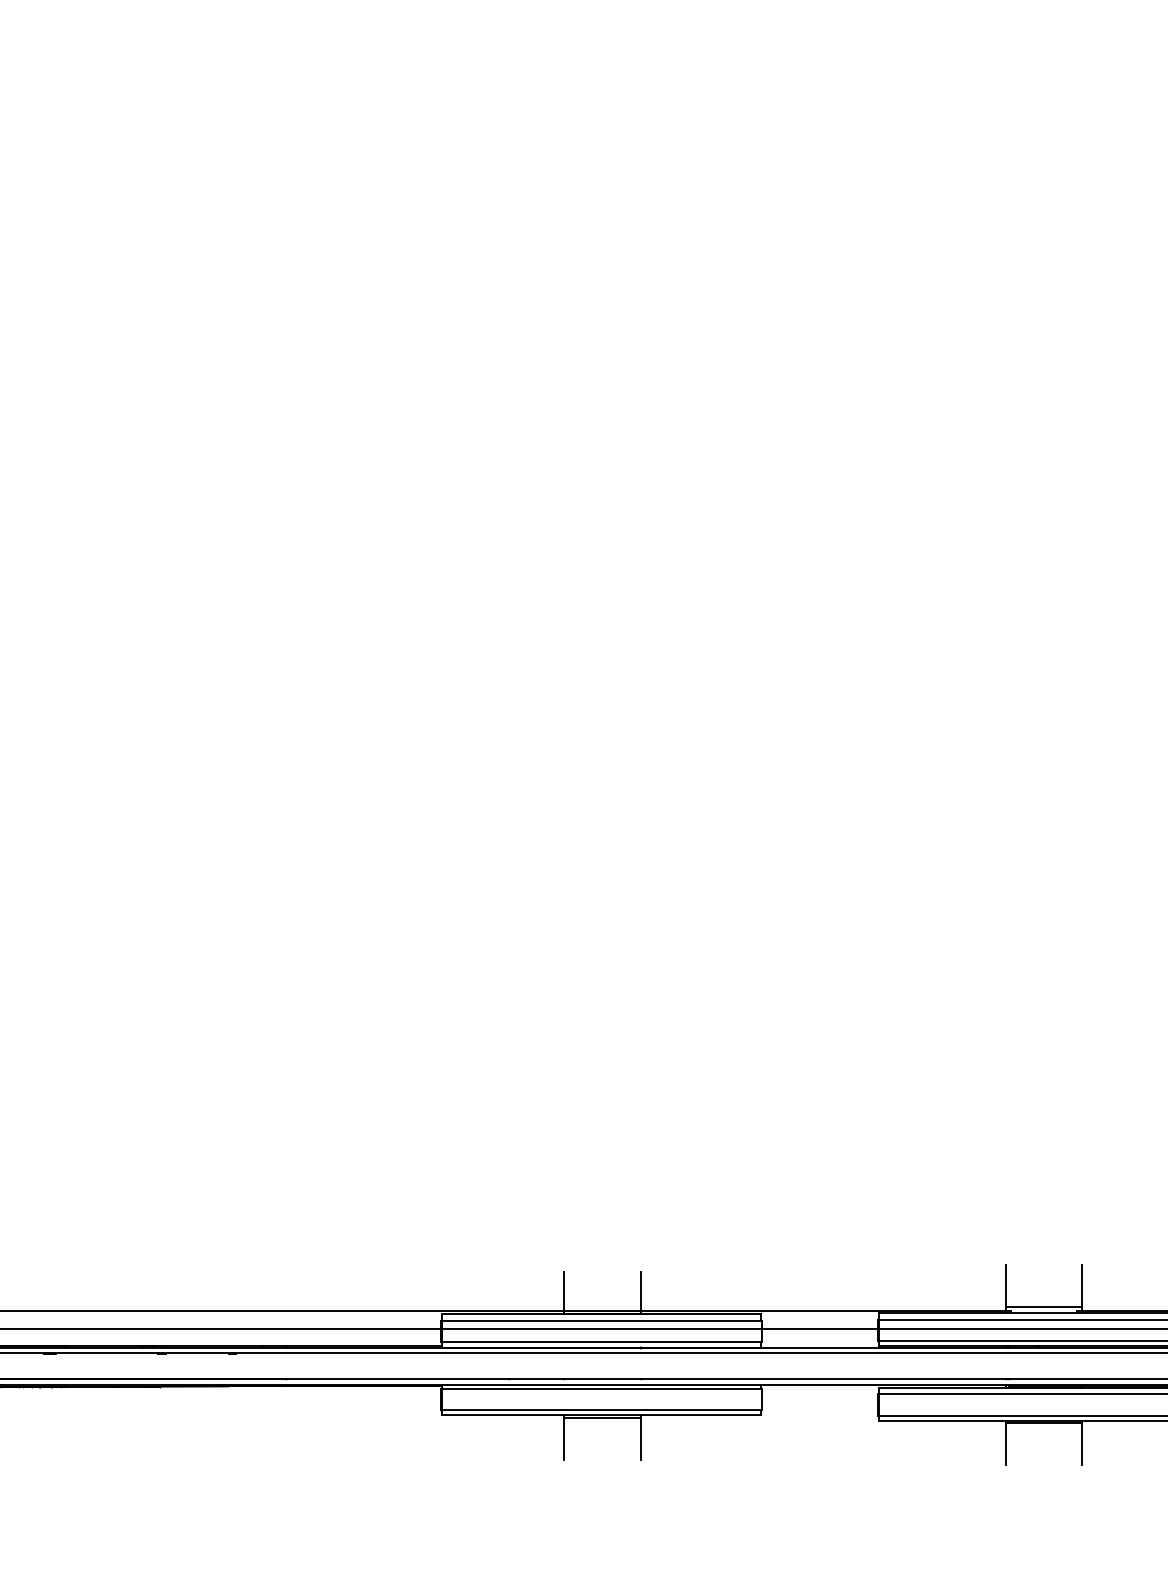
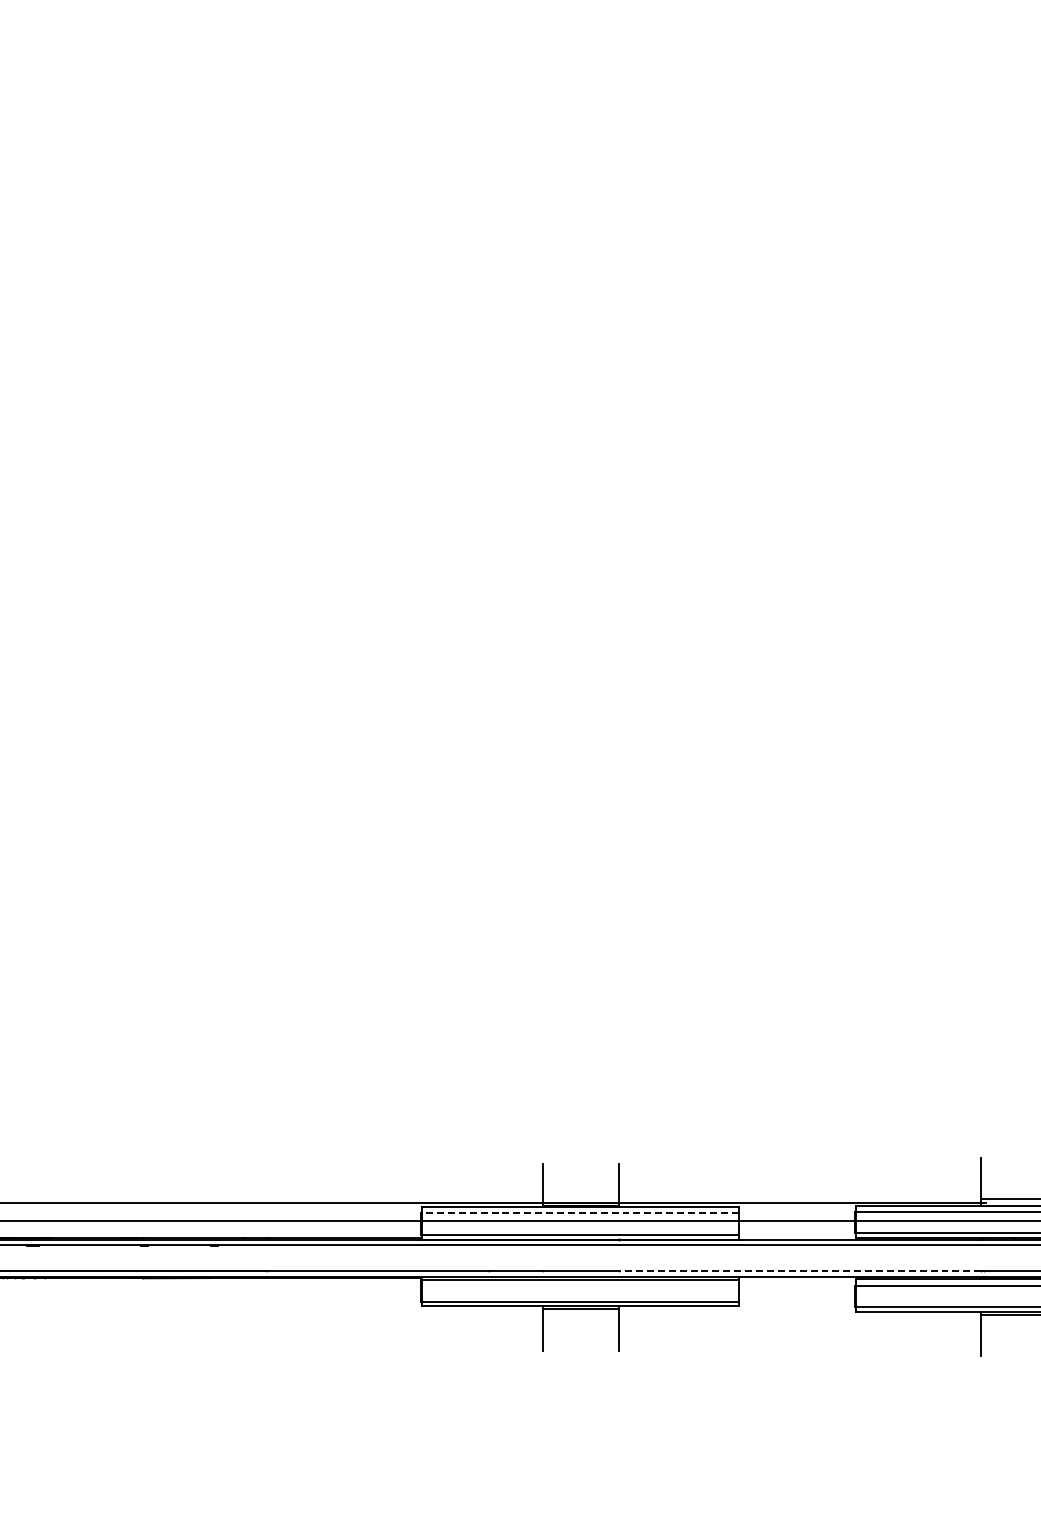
line: (601, 1321) -> (580, 1213), solid -> dashed
line: (822, 1378) -> (799, 1270), solid -> dashed

